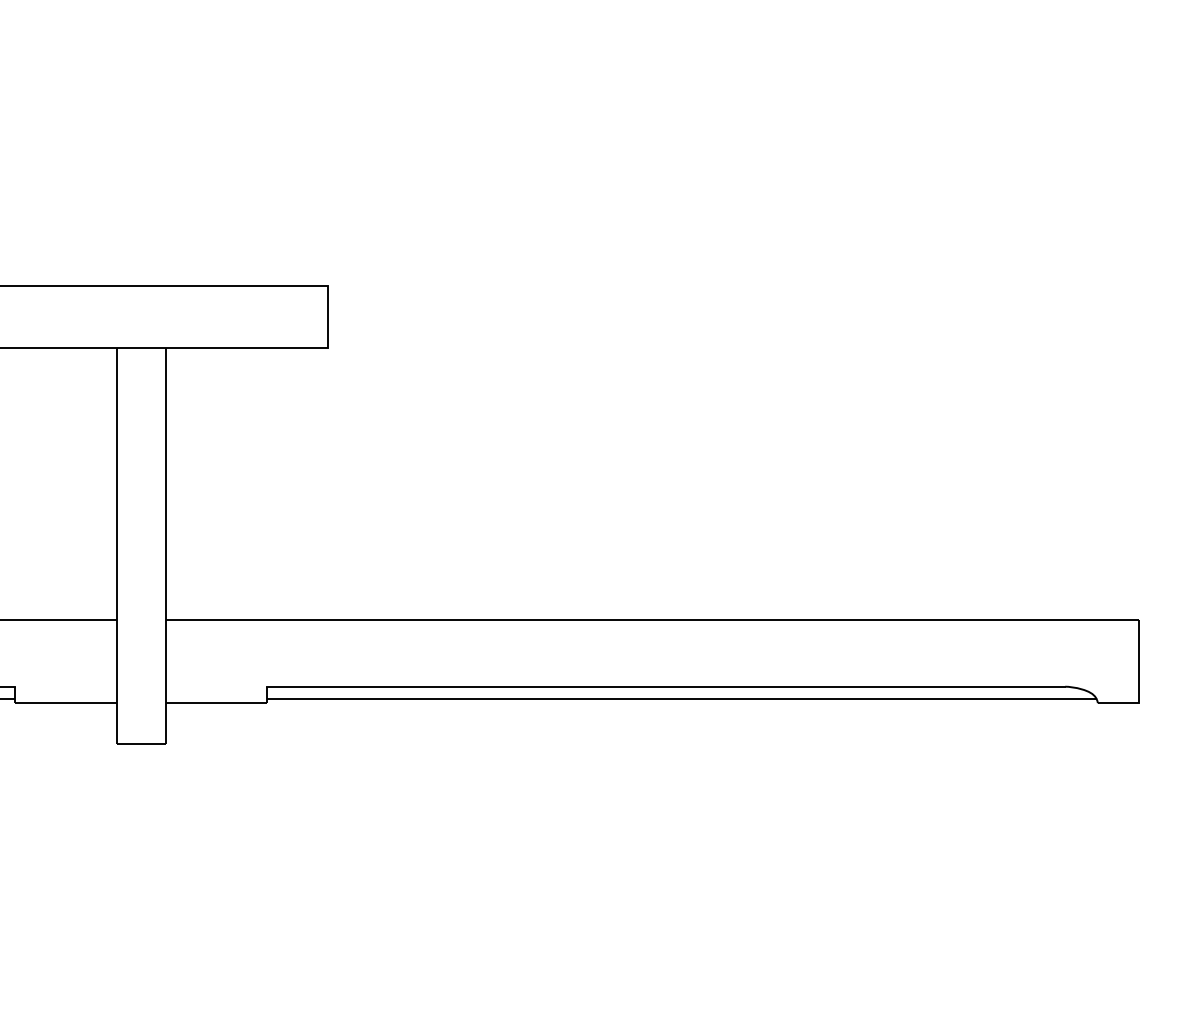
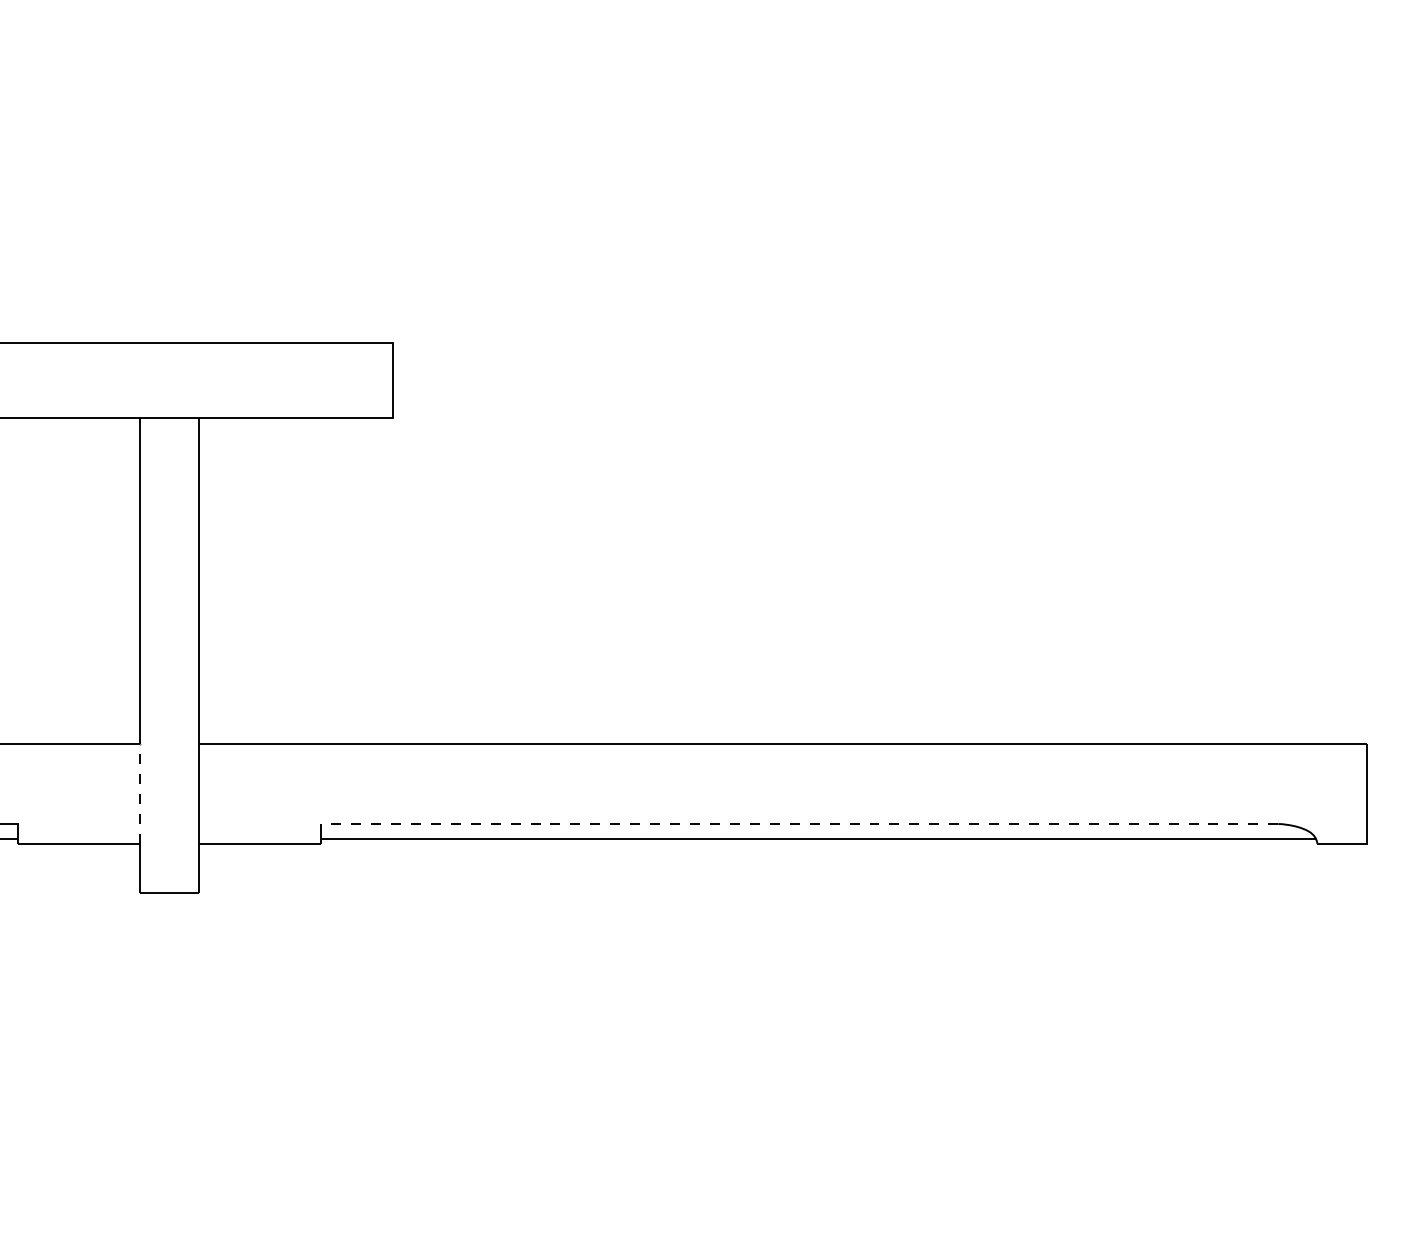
line: (116, 661) -> (140, 793), solid -> dashed
line: (666, 687) -> (799, 824), solid -> dashed

